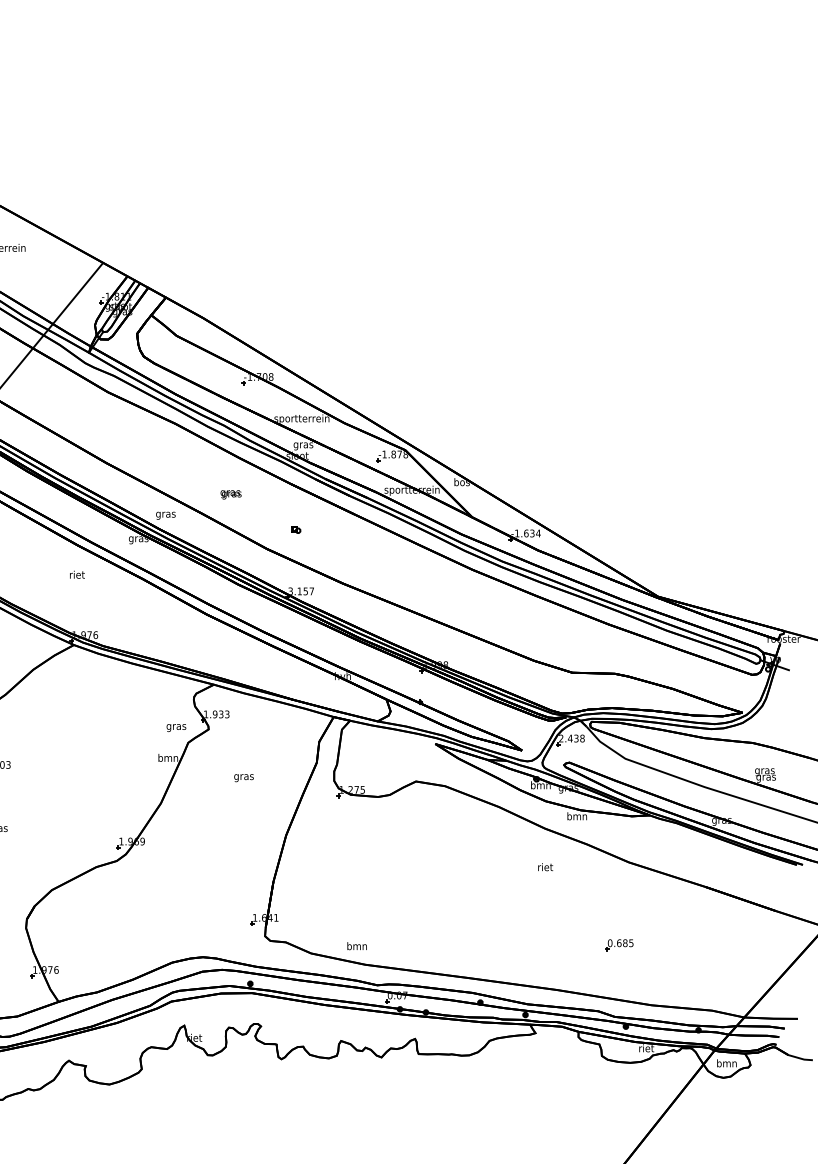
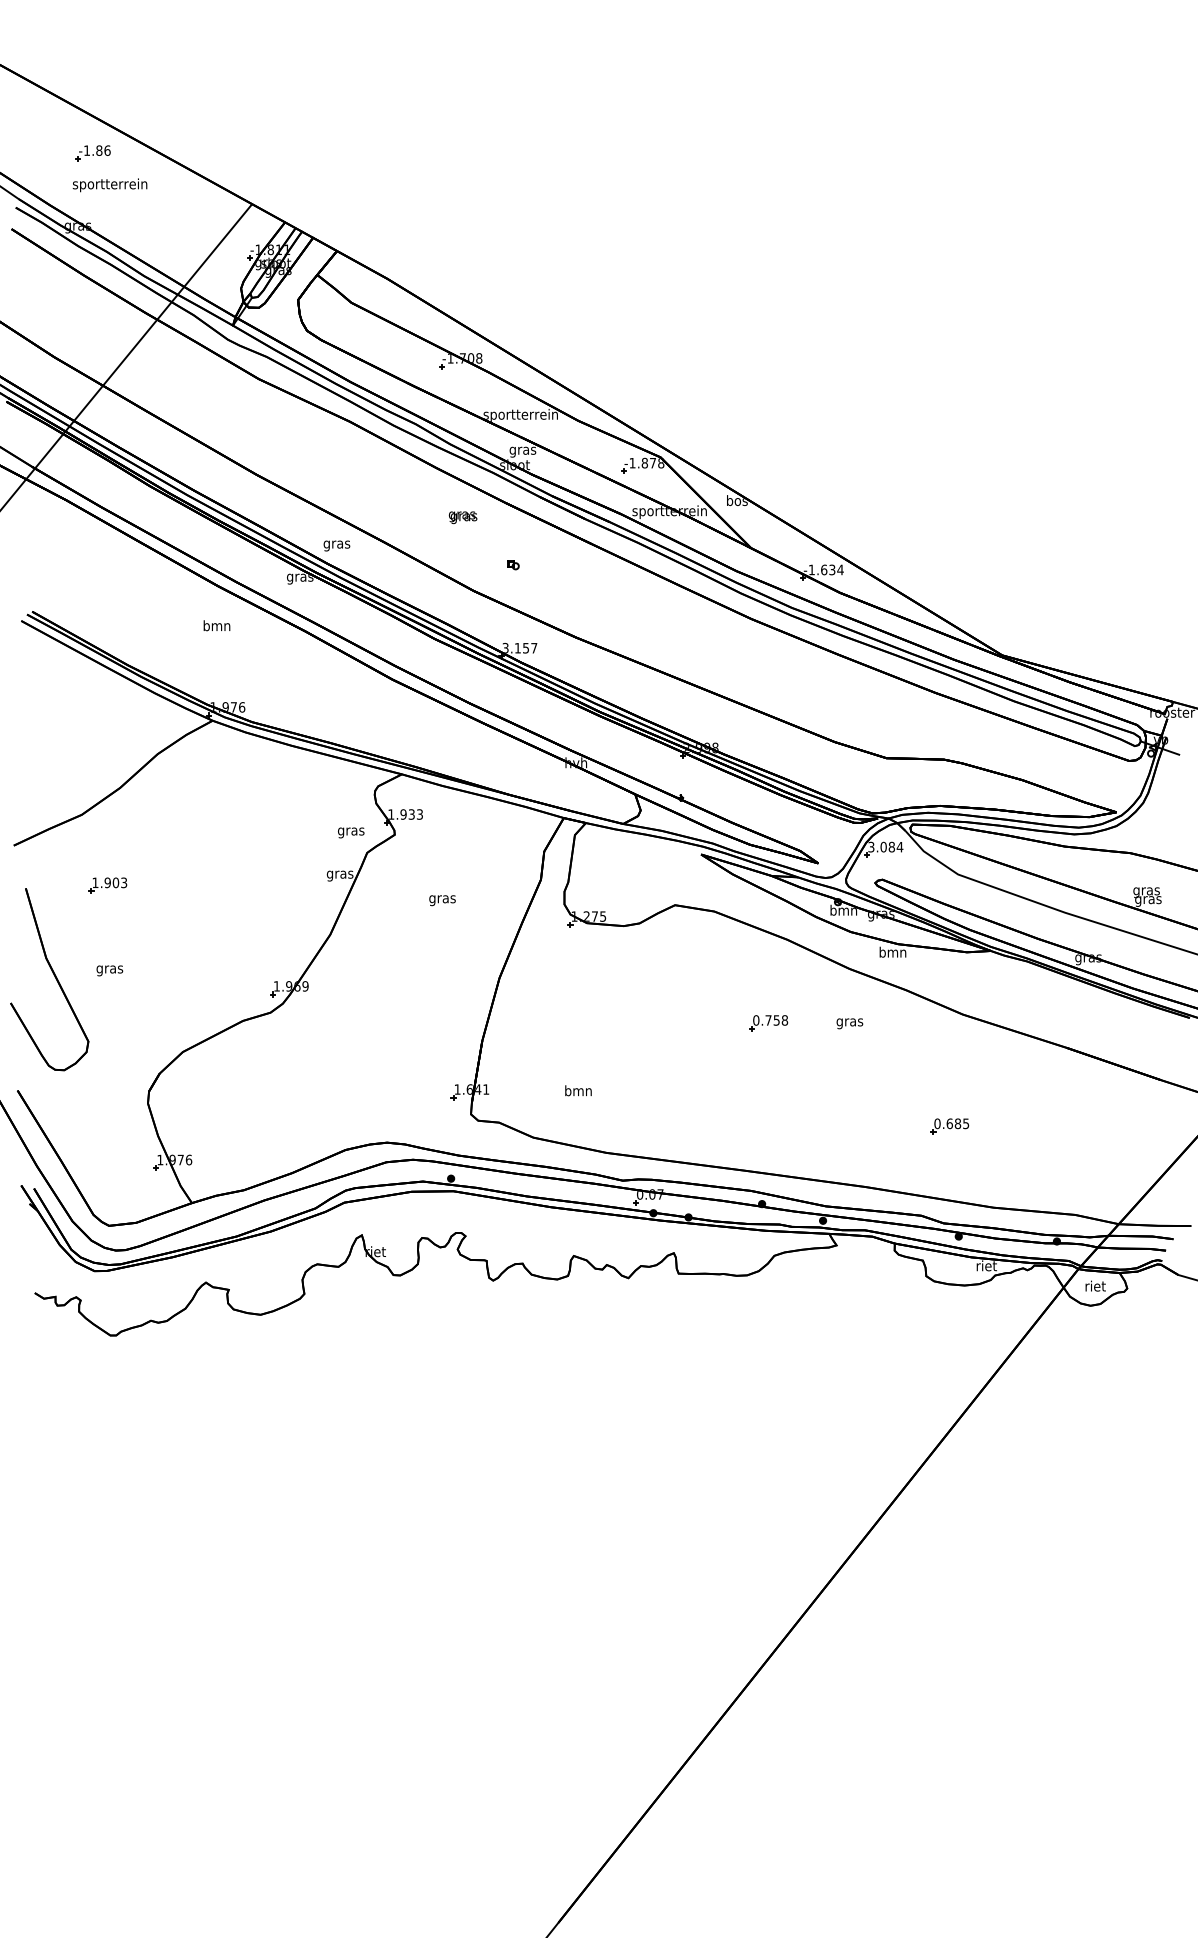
text: (230, 494) -> (462, 517), moved
text: (76, 574) -> (216, 625), riet -> bmn
text: (571, 738) -> (885, 846), 2.438 -> 3.084
text: (167, 758) -> (339, 874), bmn -> gras
text: (545, 868) -> (849, 1022), riet -> gras
part: (485, 869) -> (768, 1023), added
text: (357, 945) -> (578, 1090), moved
text: (727, 1062) -> (1095, 1285), bmn -> riet

